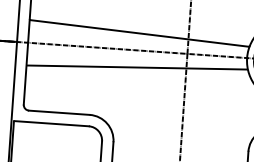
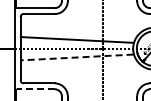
line: (135, 67) -> (76, 57), solid -> dashed
line: (51, 124) -> (35, 89), solid -> dashed

